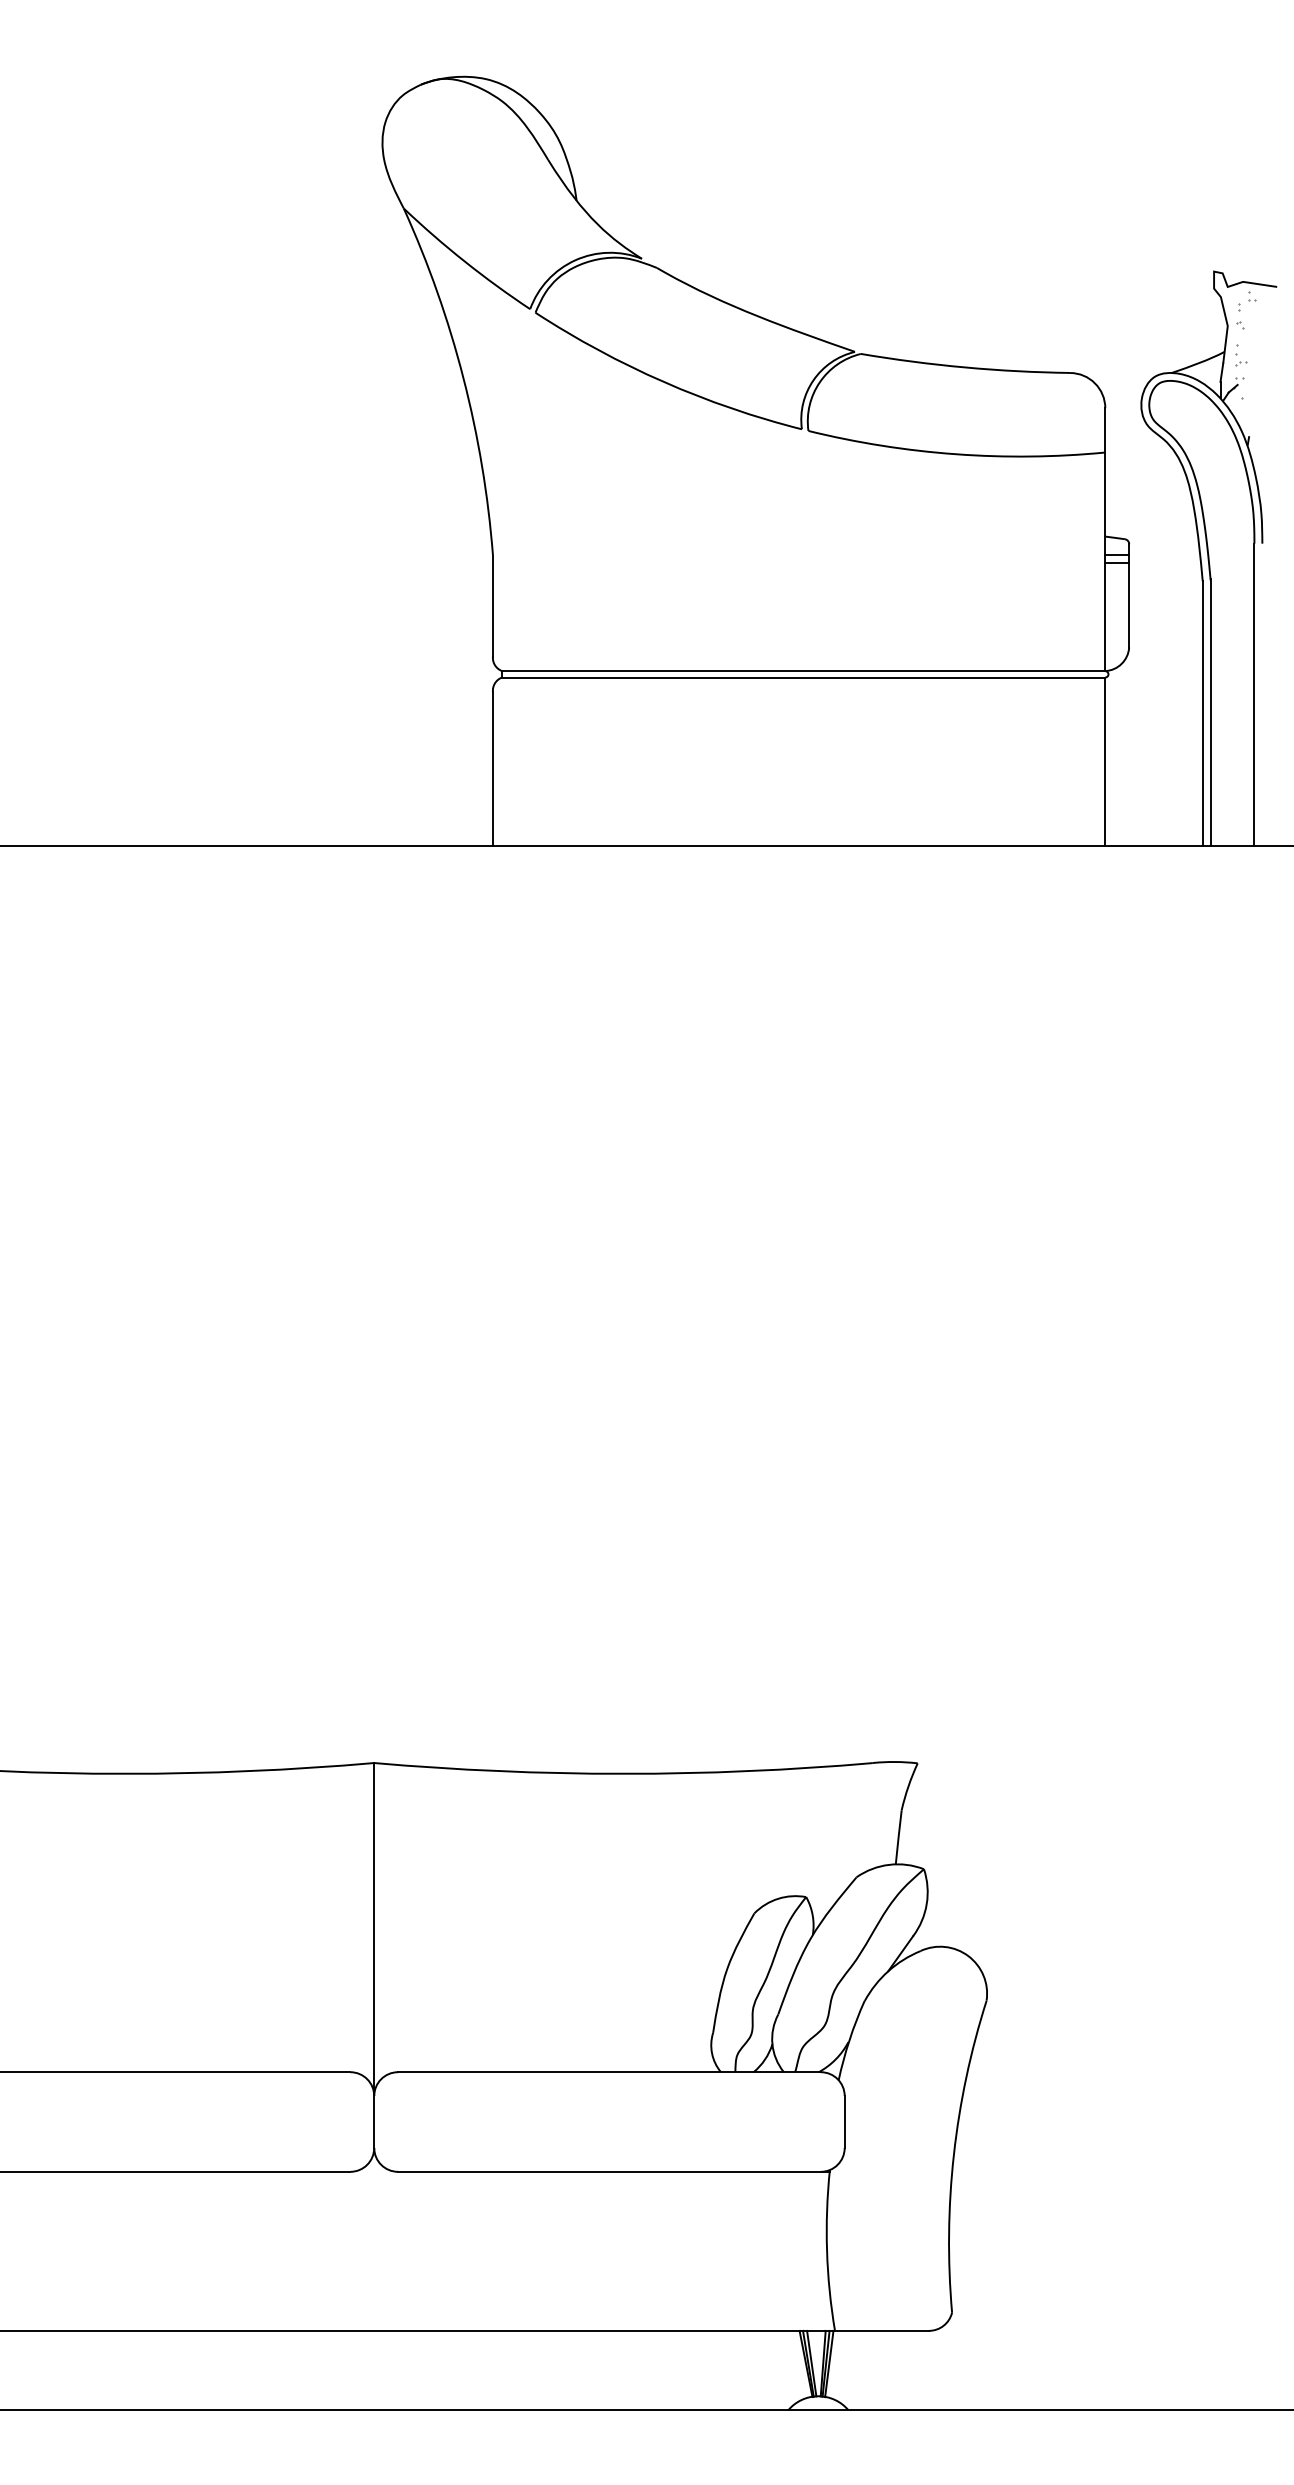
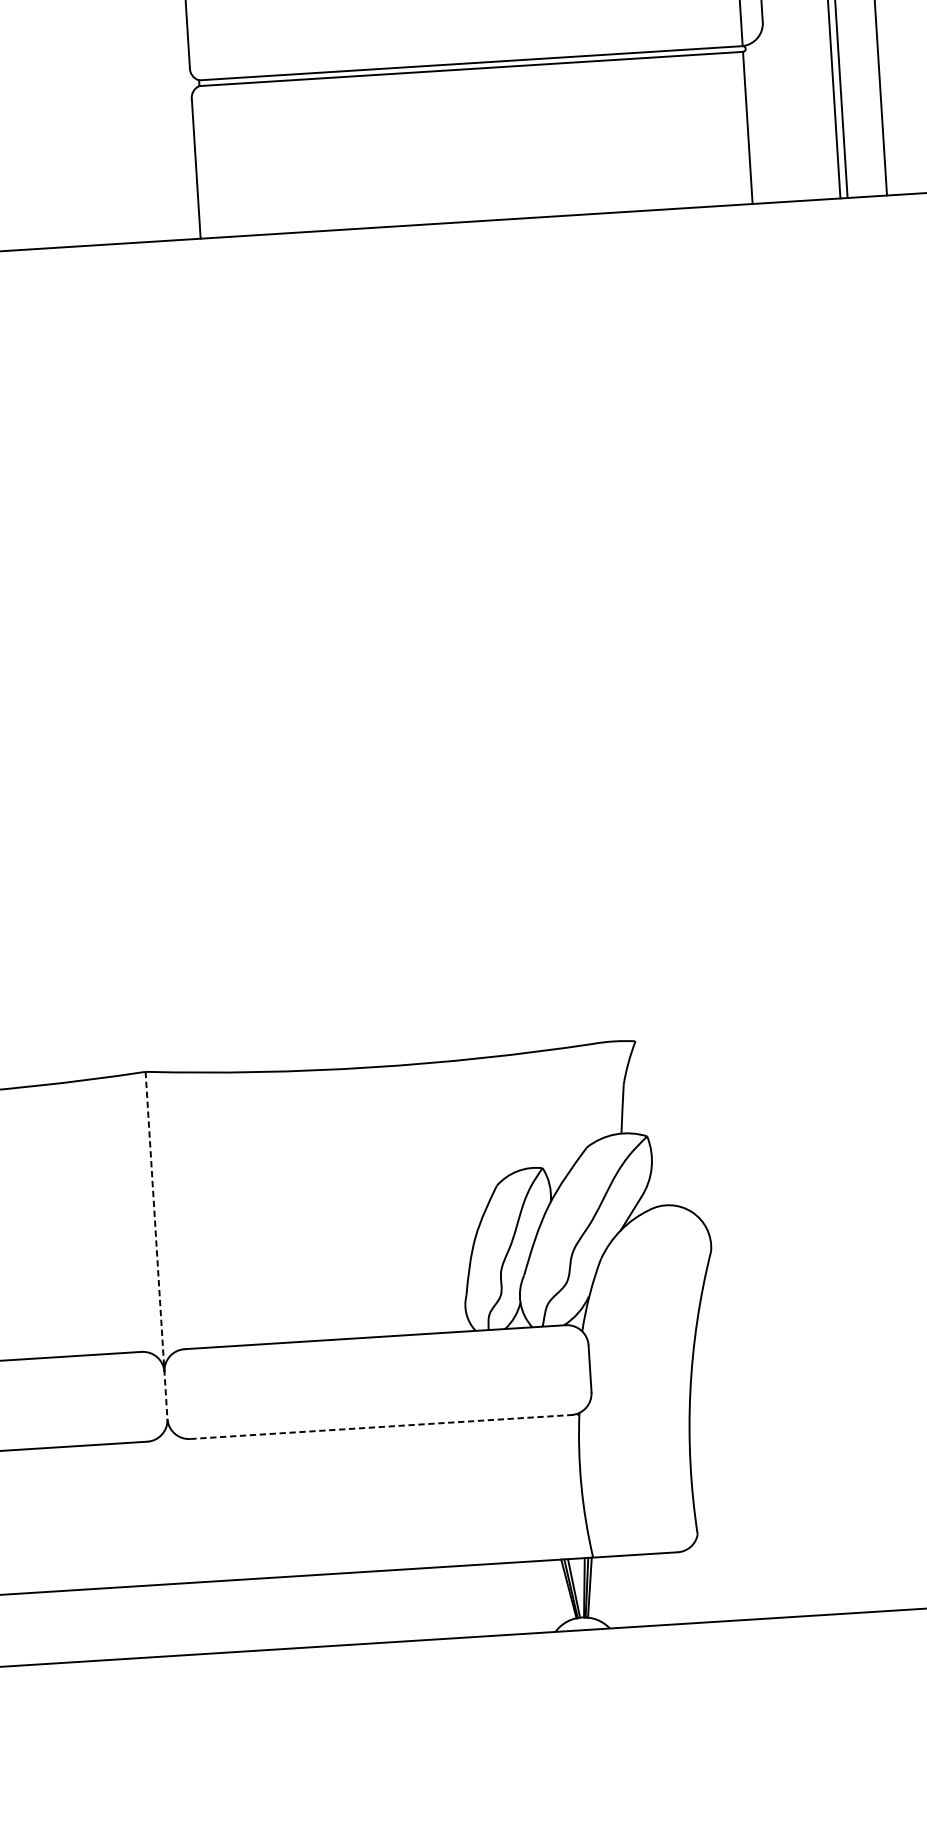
line: (374, 1956) -> (156, 1246), solid -> dashed
line: (614, 2171) -> (385, 1426), solid -> dashed

